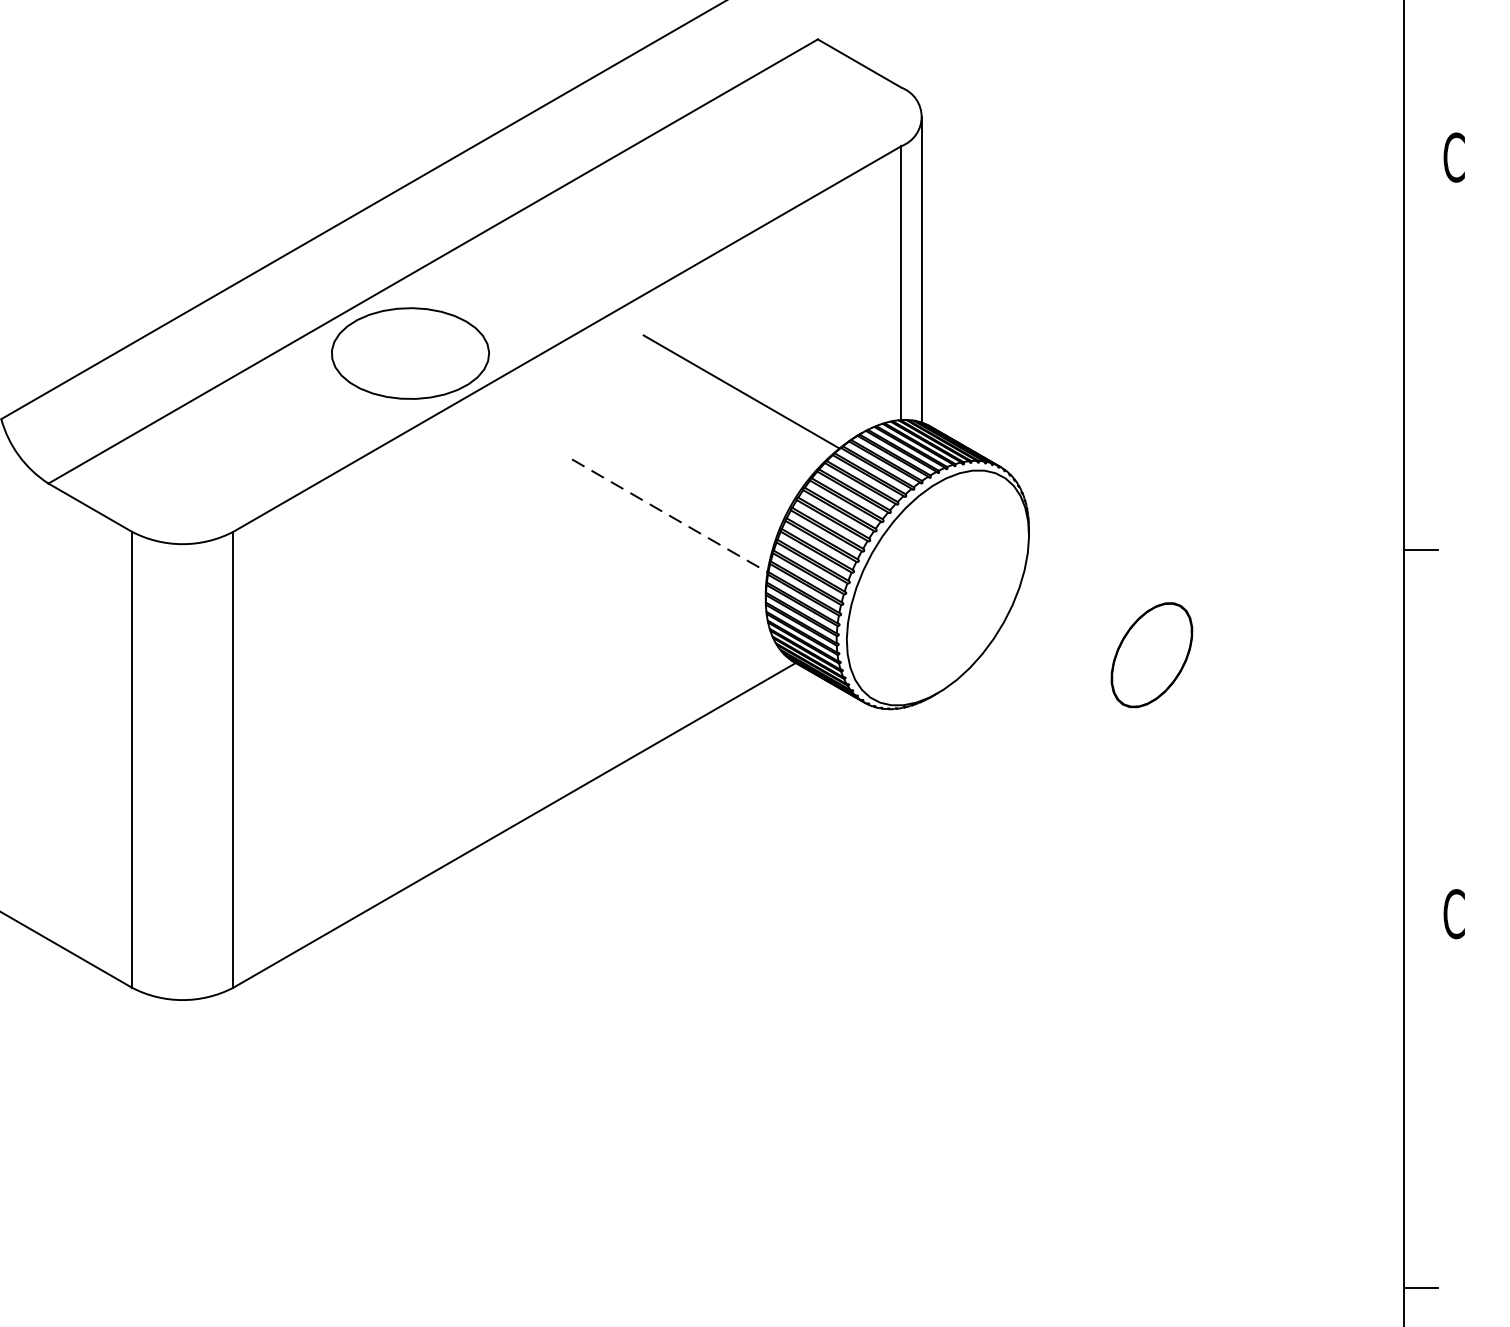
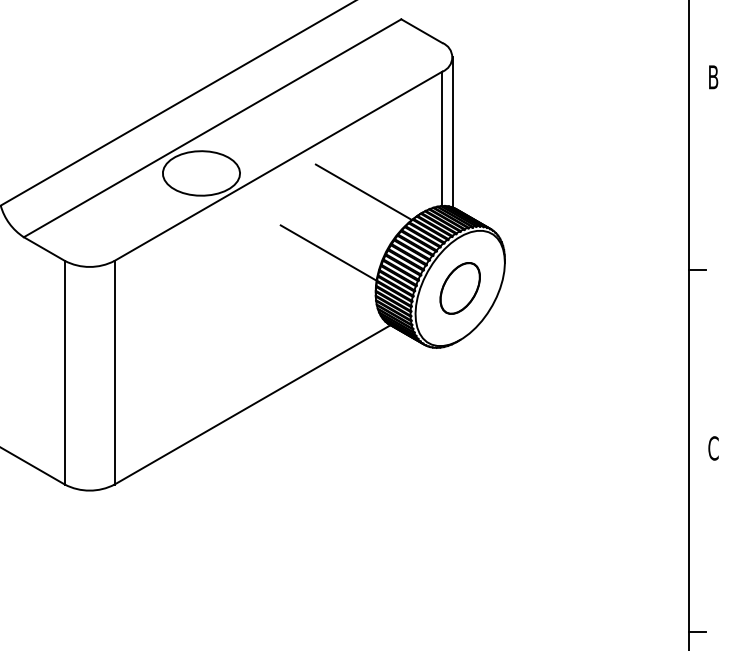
text: (1454, 157) -> (713, 77), C -> B
line: (671, 516) -> (329, 253), dashed -> solid
part: (1150, 655) -> (459, 288), moved

